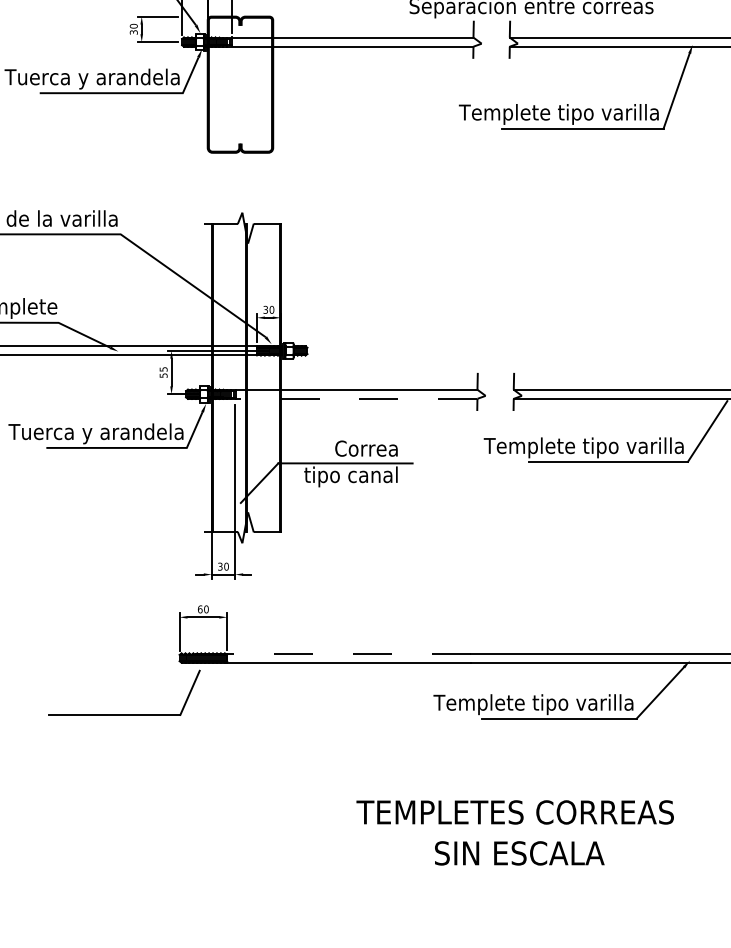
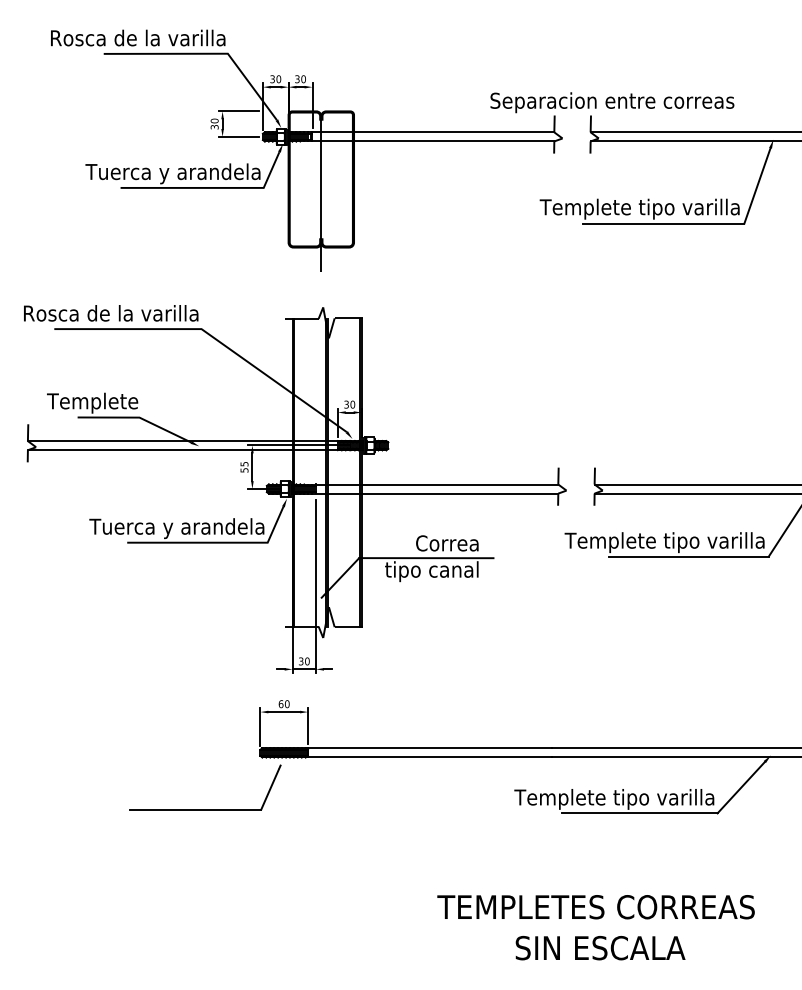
line: (240, 100) -> (321, 195), added
line: (344, 398) -> (425, 493), dashed -> solid
line: (326, 653) -> (407, 748), dashed -> solid

